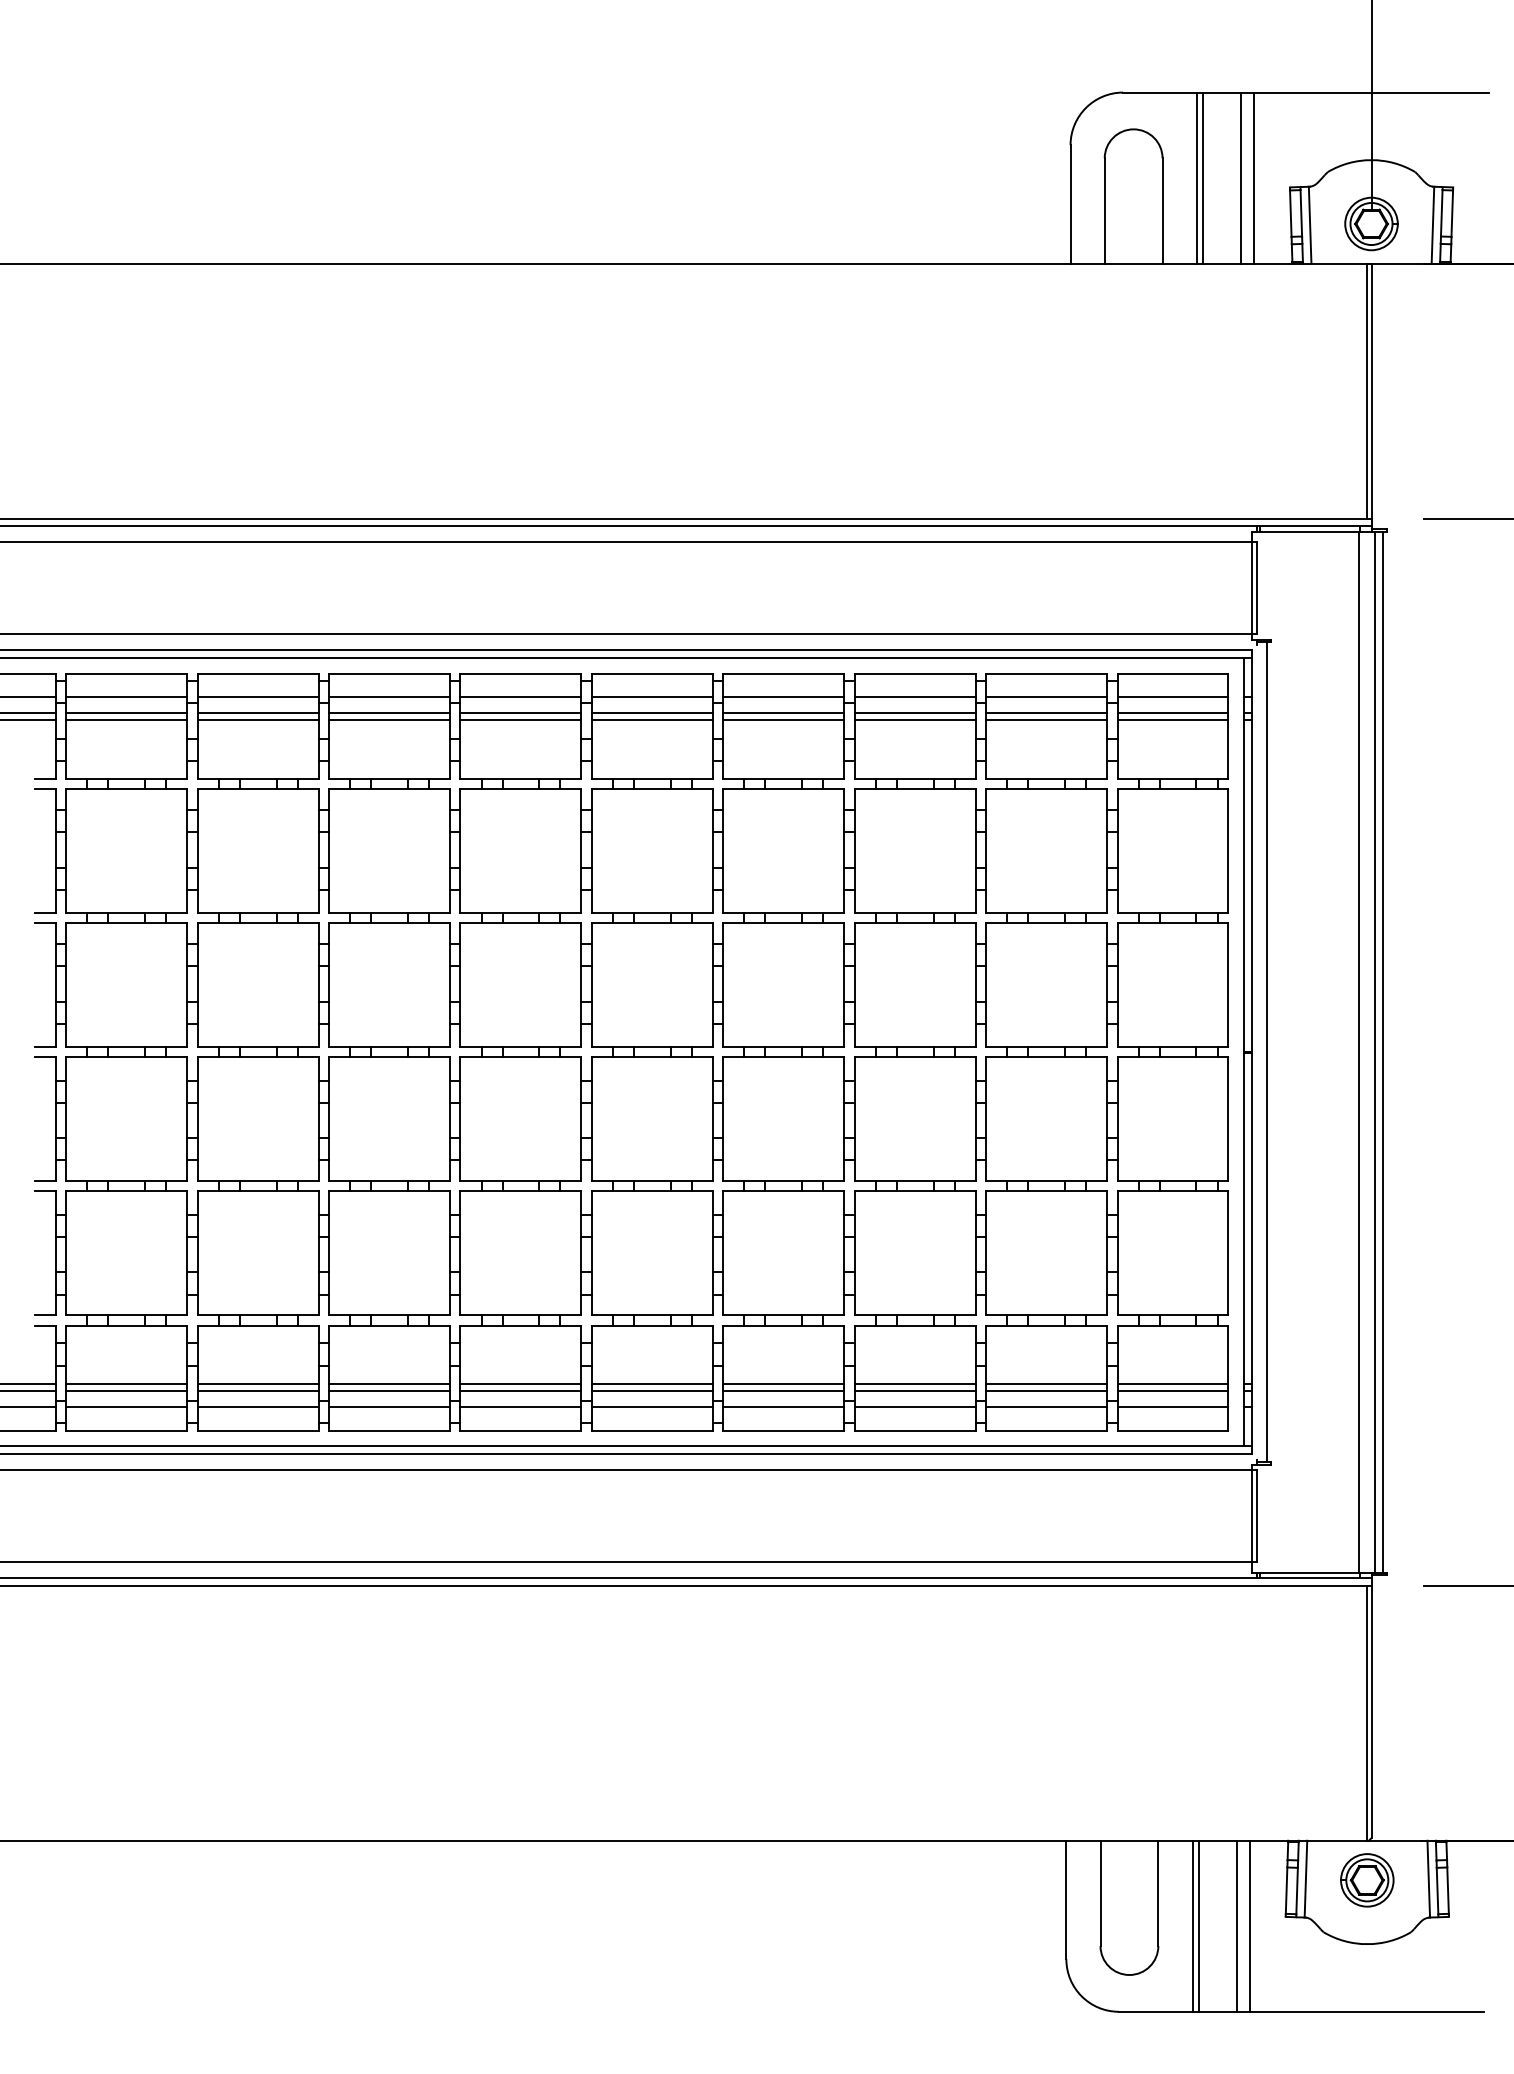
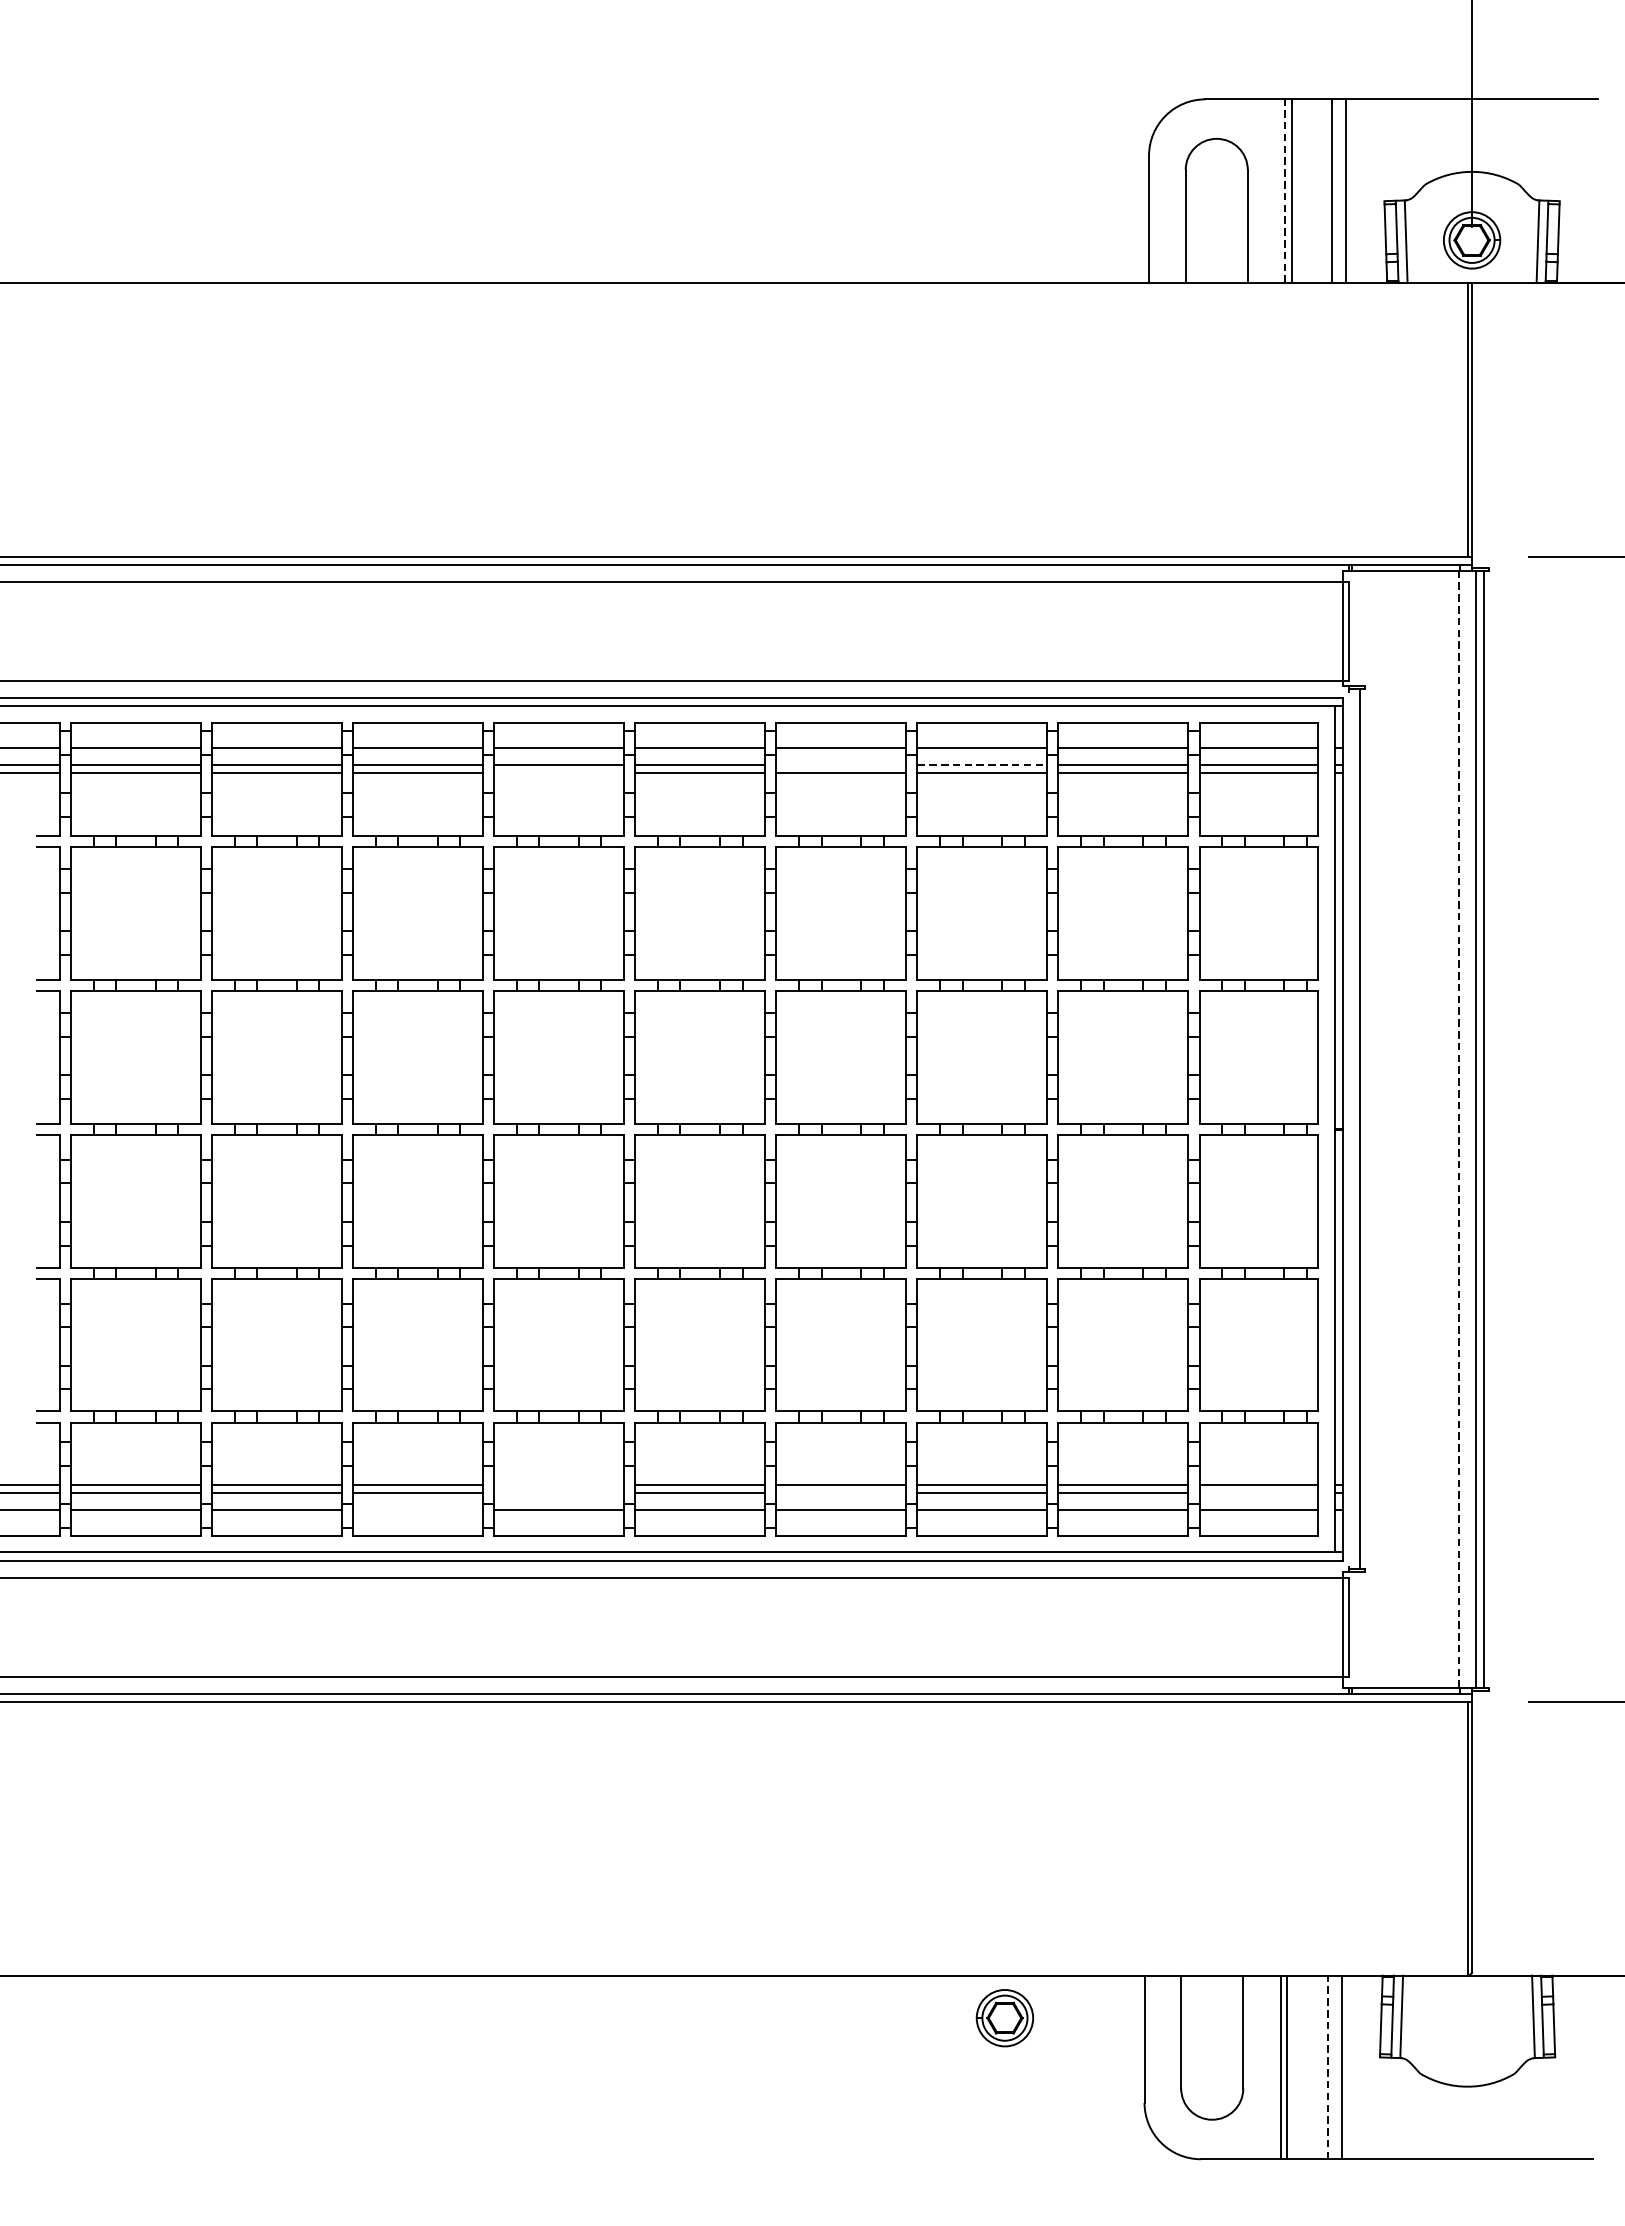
line: (1197, 178) -> (1285, 191), solid -> dashed
line: (783, 713) -> (840, 765), removed
line: (915, 713) -> (982, 765), solid -> dashed
line: (520, 720) -> (558, 773), removed
line: (1359, 1051) -> (1459, 1128), solid -> dashed
line: (520, 1383) -> (558, 1484), removed
line: (520, 1391) -> (558, 1493), removed
line: (783, 1391) -> (840, 1493), removed
line: (1172, 1391) -> (1258, 1493), removed
line: (389, 1407) -> (418, 1510), removed
part: (1367, 1880) -> (1005, 2018), moved
line: (1236, 1926) -> (1327, 2067), solid -> dashed

